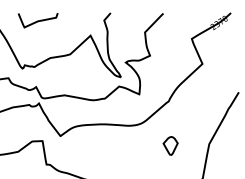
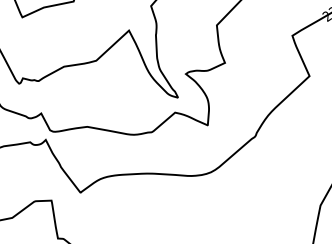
part: (170, 145) -> (257, 207), removed

